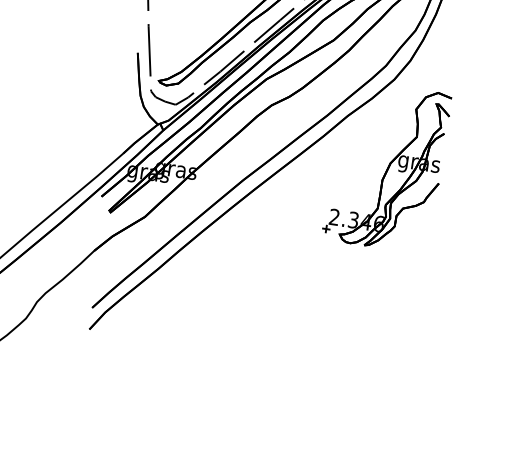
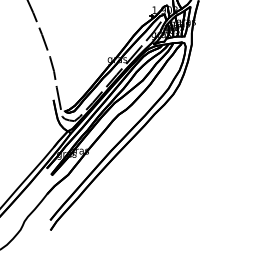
part: (385, 165) -> (175, 134), removed

